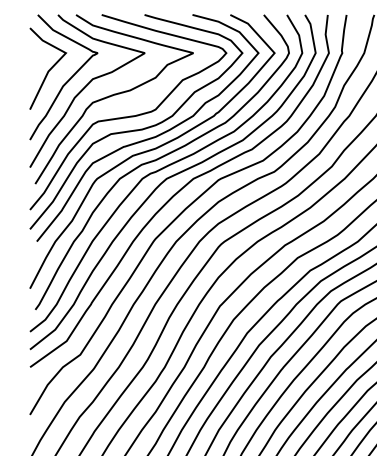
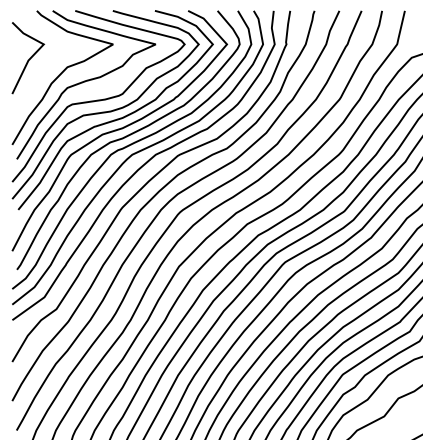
curve: (66, 80) -> (44, 68), removed

